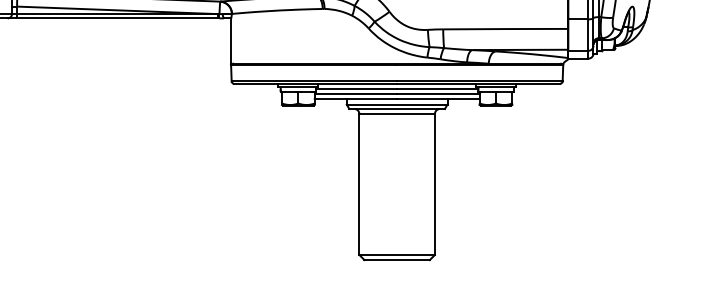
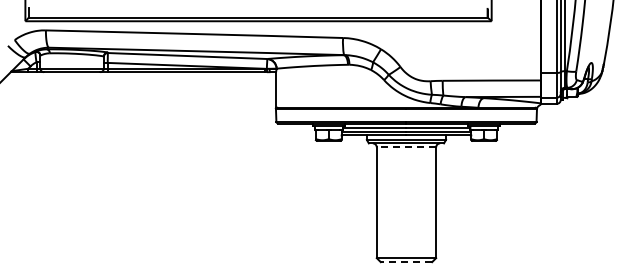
line: (397, 114) -> (406, 147), solid -> dashed
line: (397, 260) -> (406, 262), solid -> dashed

